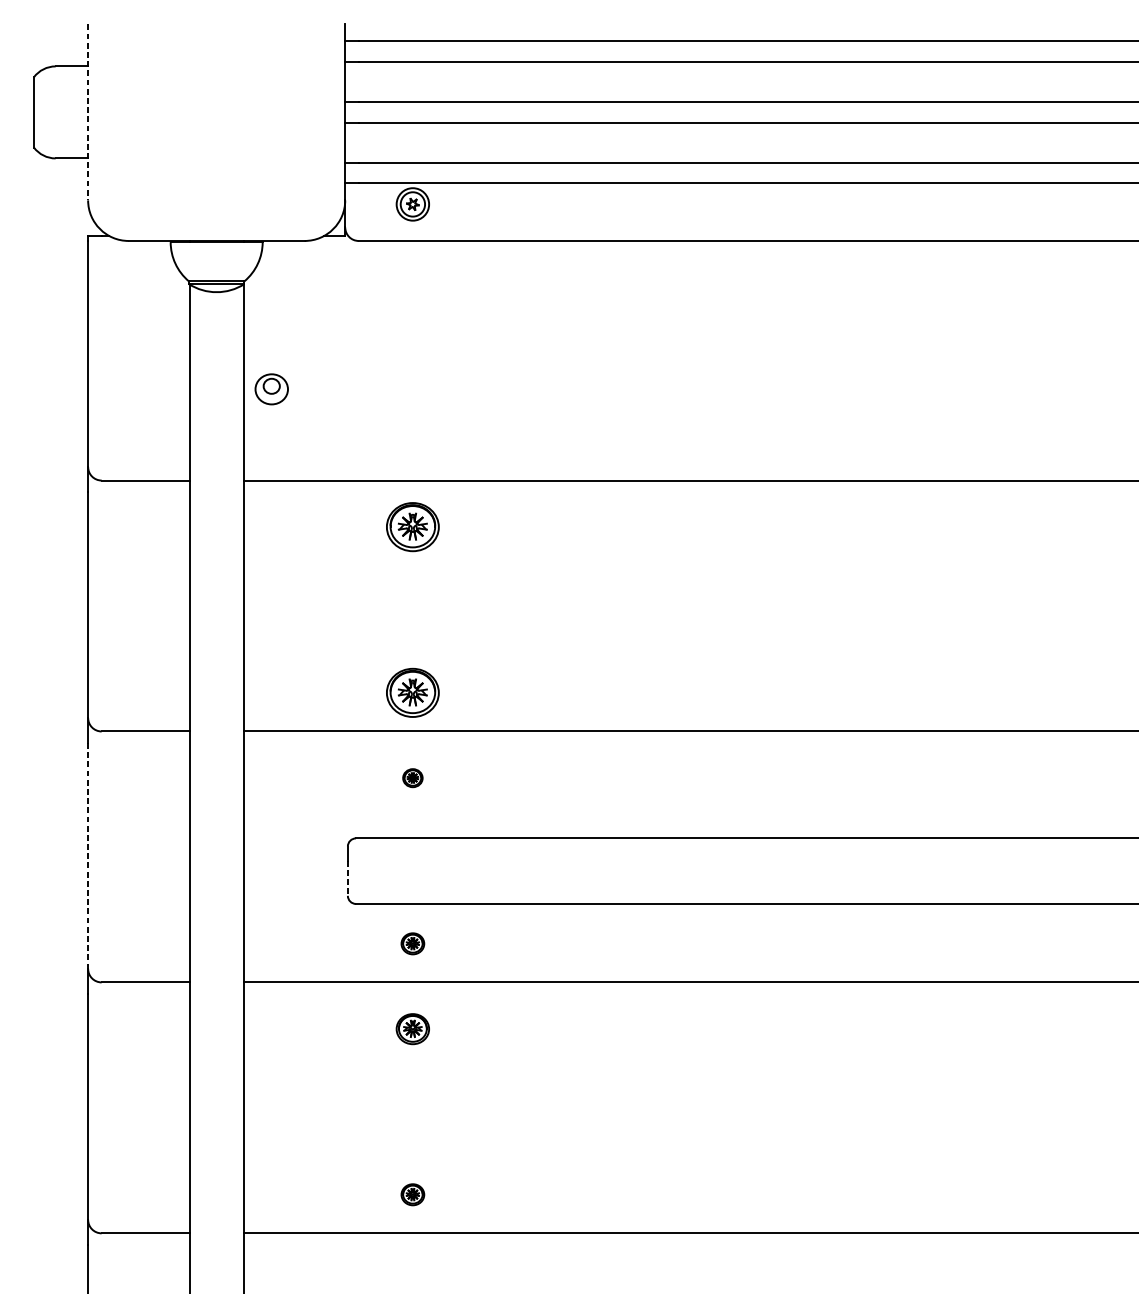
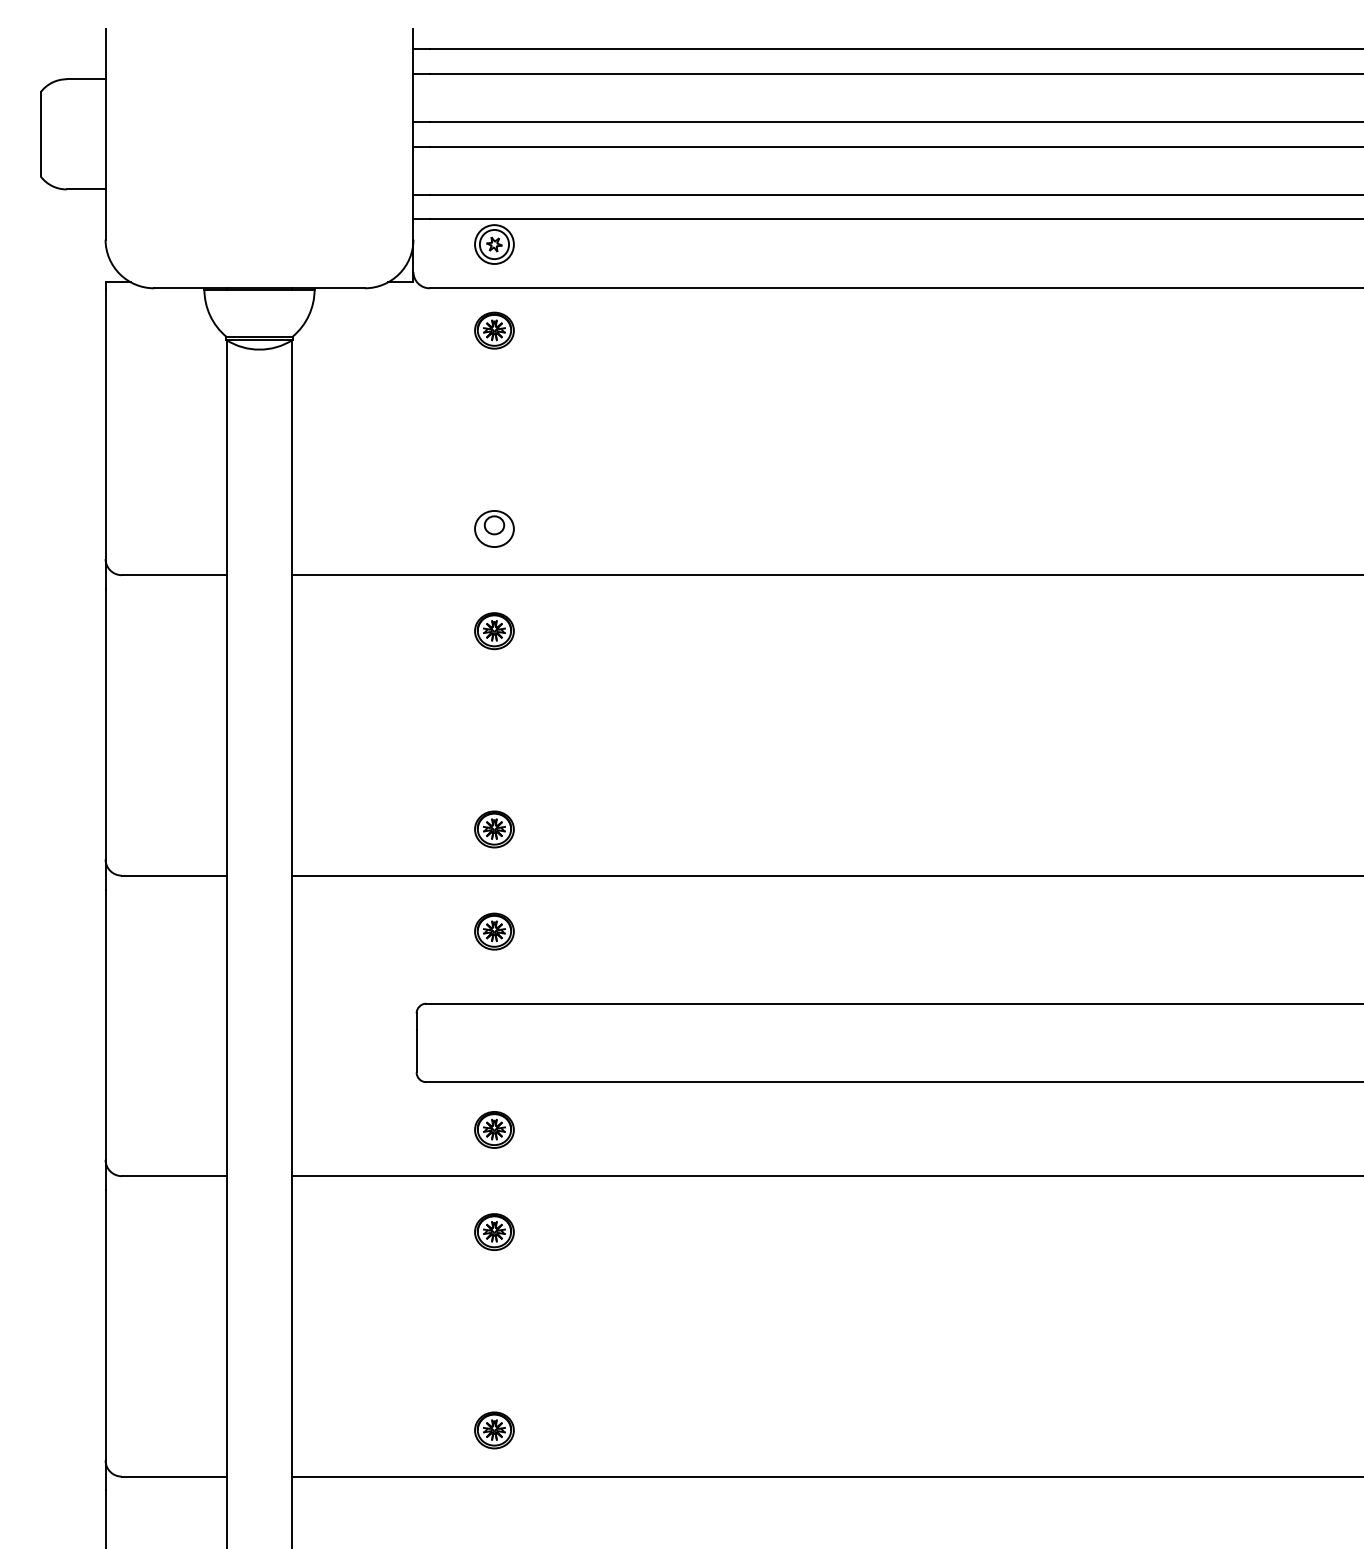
line: (88, 112) -> (105, 134), dashed -> solid
part: (412, 276) -> (494, 330), added
part: (271, 388) -> (494, 528), moved
part: (412, 527) -> (494, 631), size x0.62
part: (412, 692) -> (494, 829), size x0.62
part: (412, 778) -> (494, 931), size x1.67
line: (88, 856) -> (105, 1025), dashed -> solid
line: (347, 878) -> (416, 1051), dashed -> solid
part: (412, 943) -> (494, 1129), size x1.43
part: (412, 1194) -> (494, 1430), size x1.43

